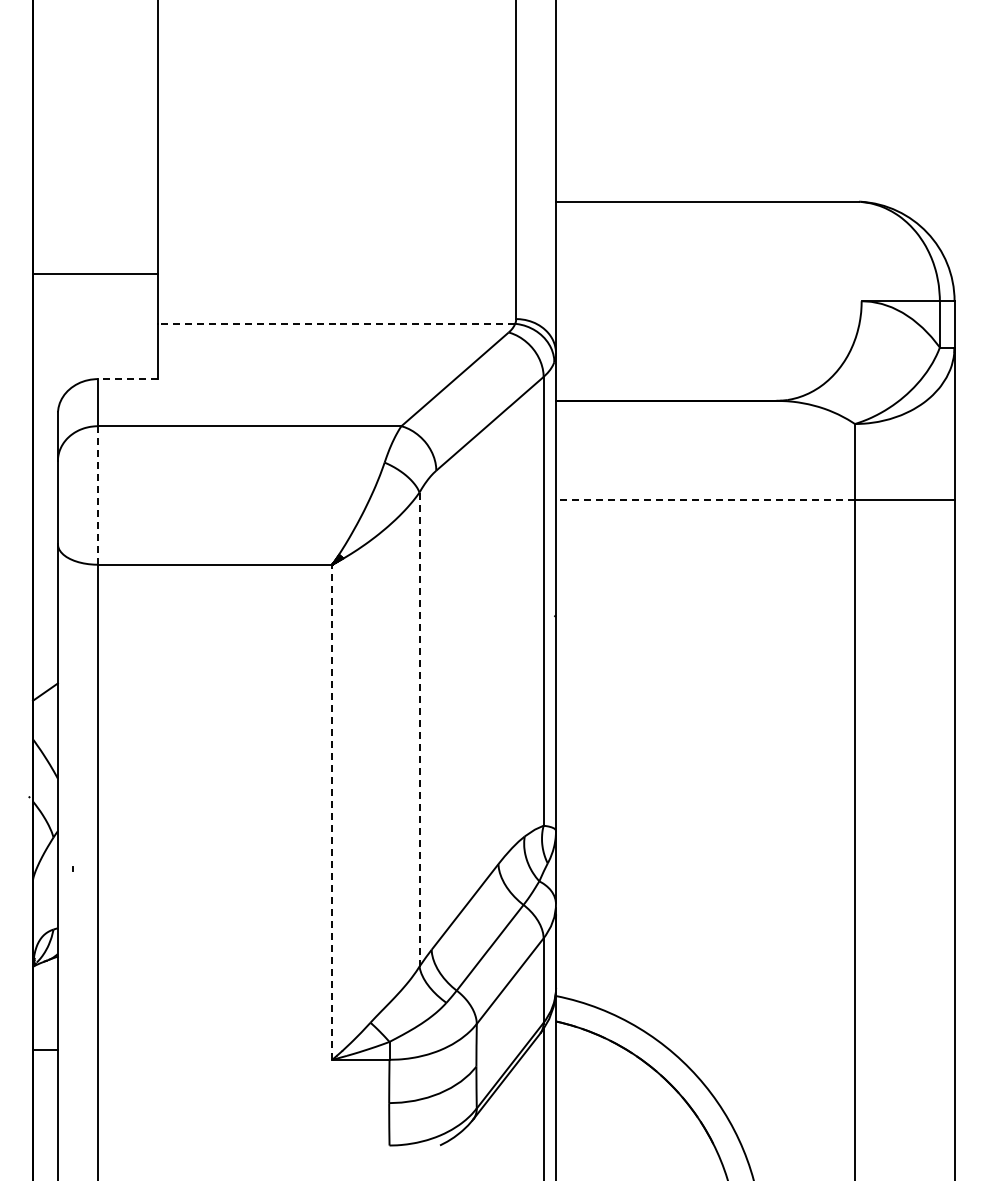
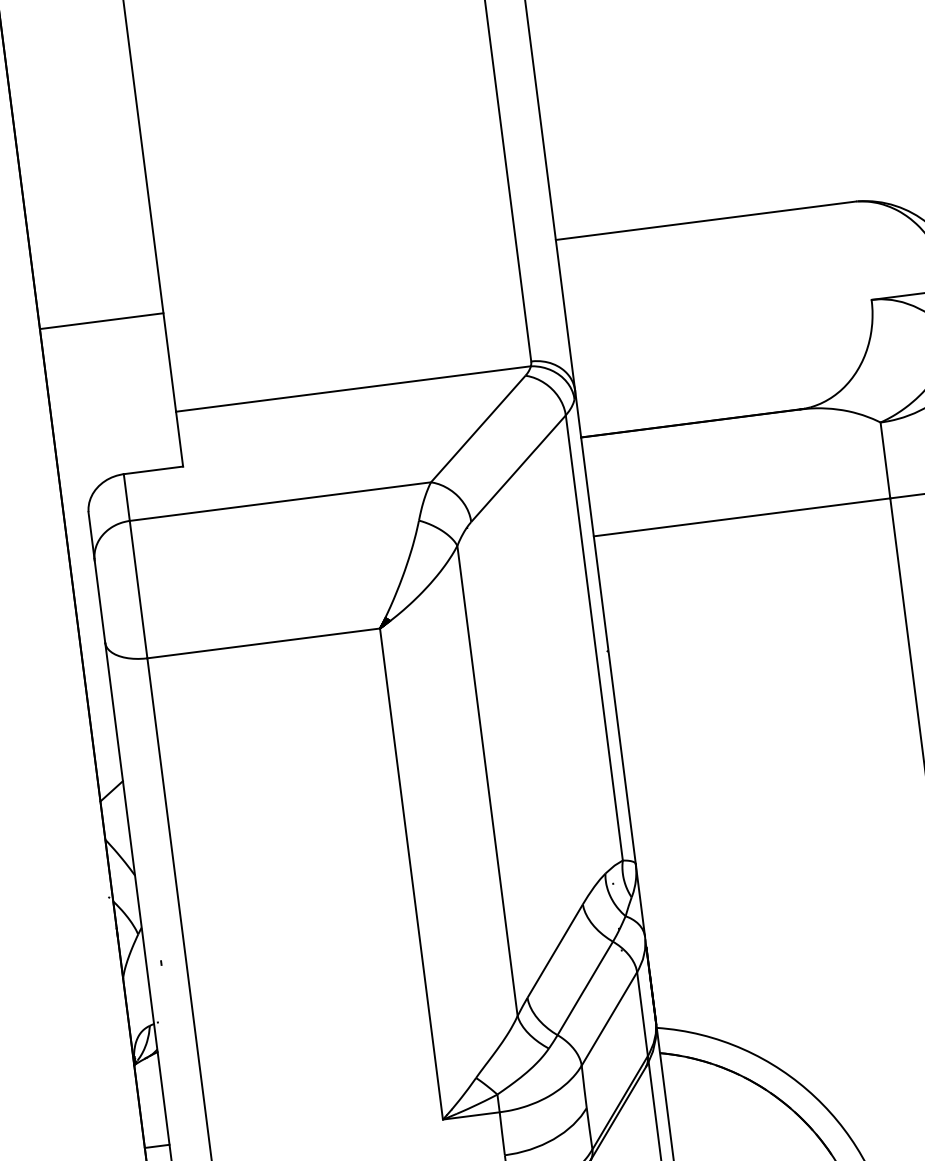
line: (95, 273) -> (101, 321), moved
line: (336, 323) -> (353, 388), dashed -> solid
line: (127, 379) -> (153, 470), dashed -> solid
line: (97, 495) -> (138, 589), dashed -> solid
line: (705, 500) -> (742, 517), dashed -> solid
line: (419, 730) -> (487, 781), dashed -> solid
line: (332, 812) -> (411, 874), dashed -> solid

